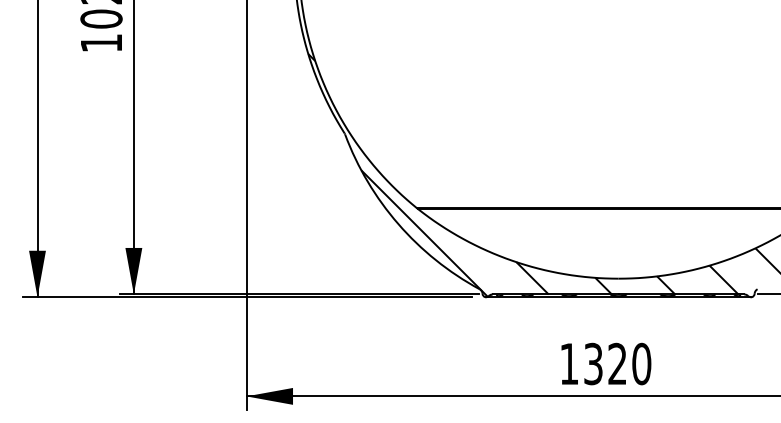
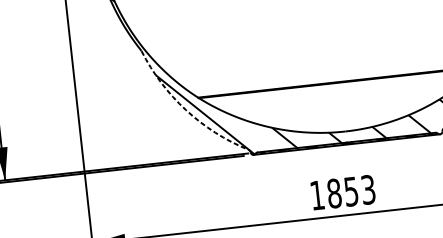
arc: (398, 224) -> (186, 110), solid -> dashed
text: (617, 363) -> (351, 191), 1320 -> 1853

